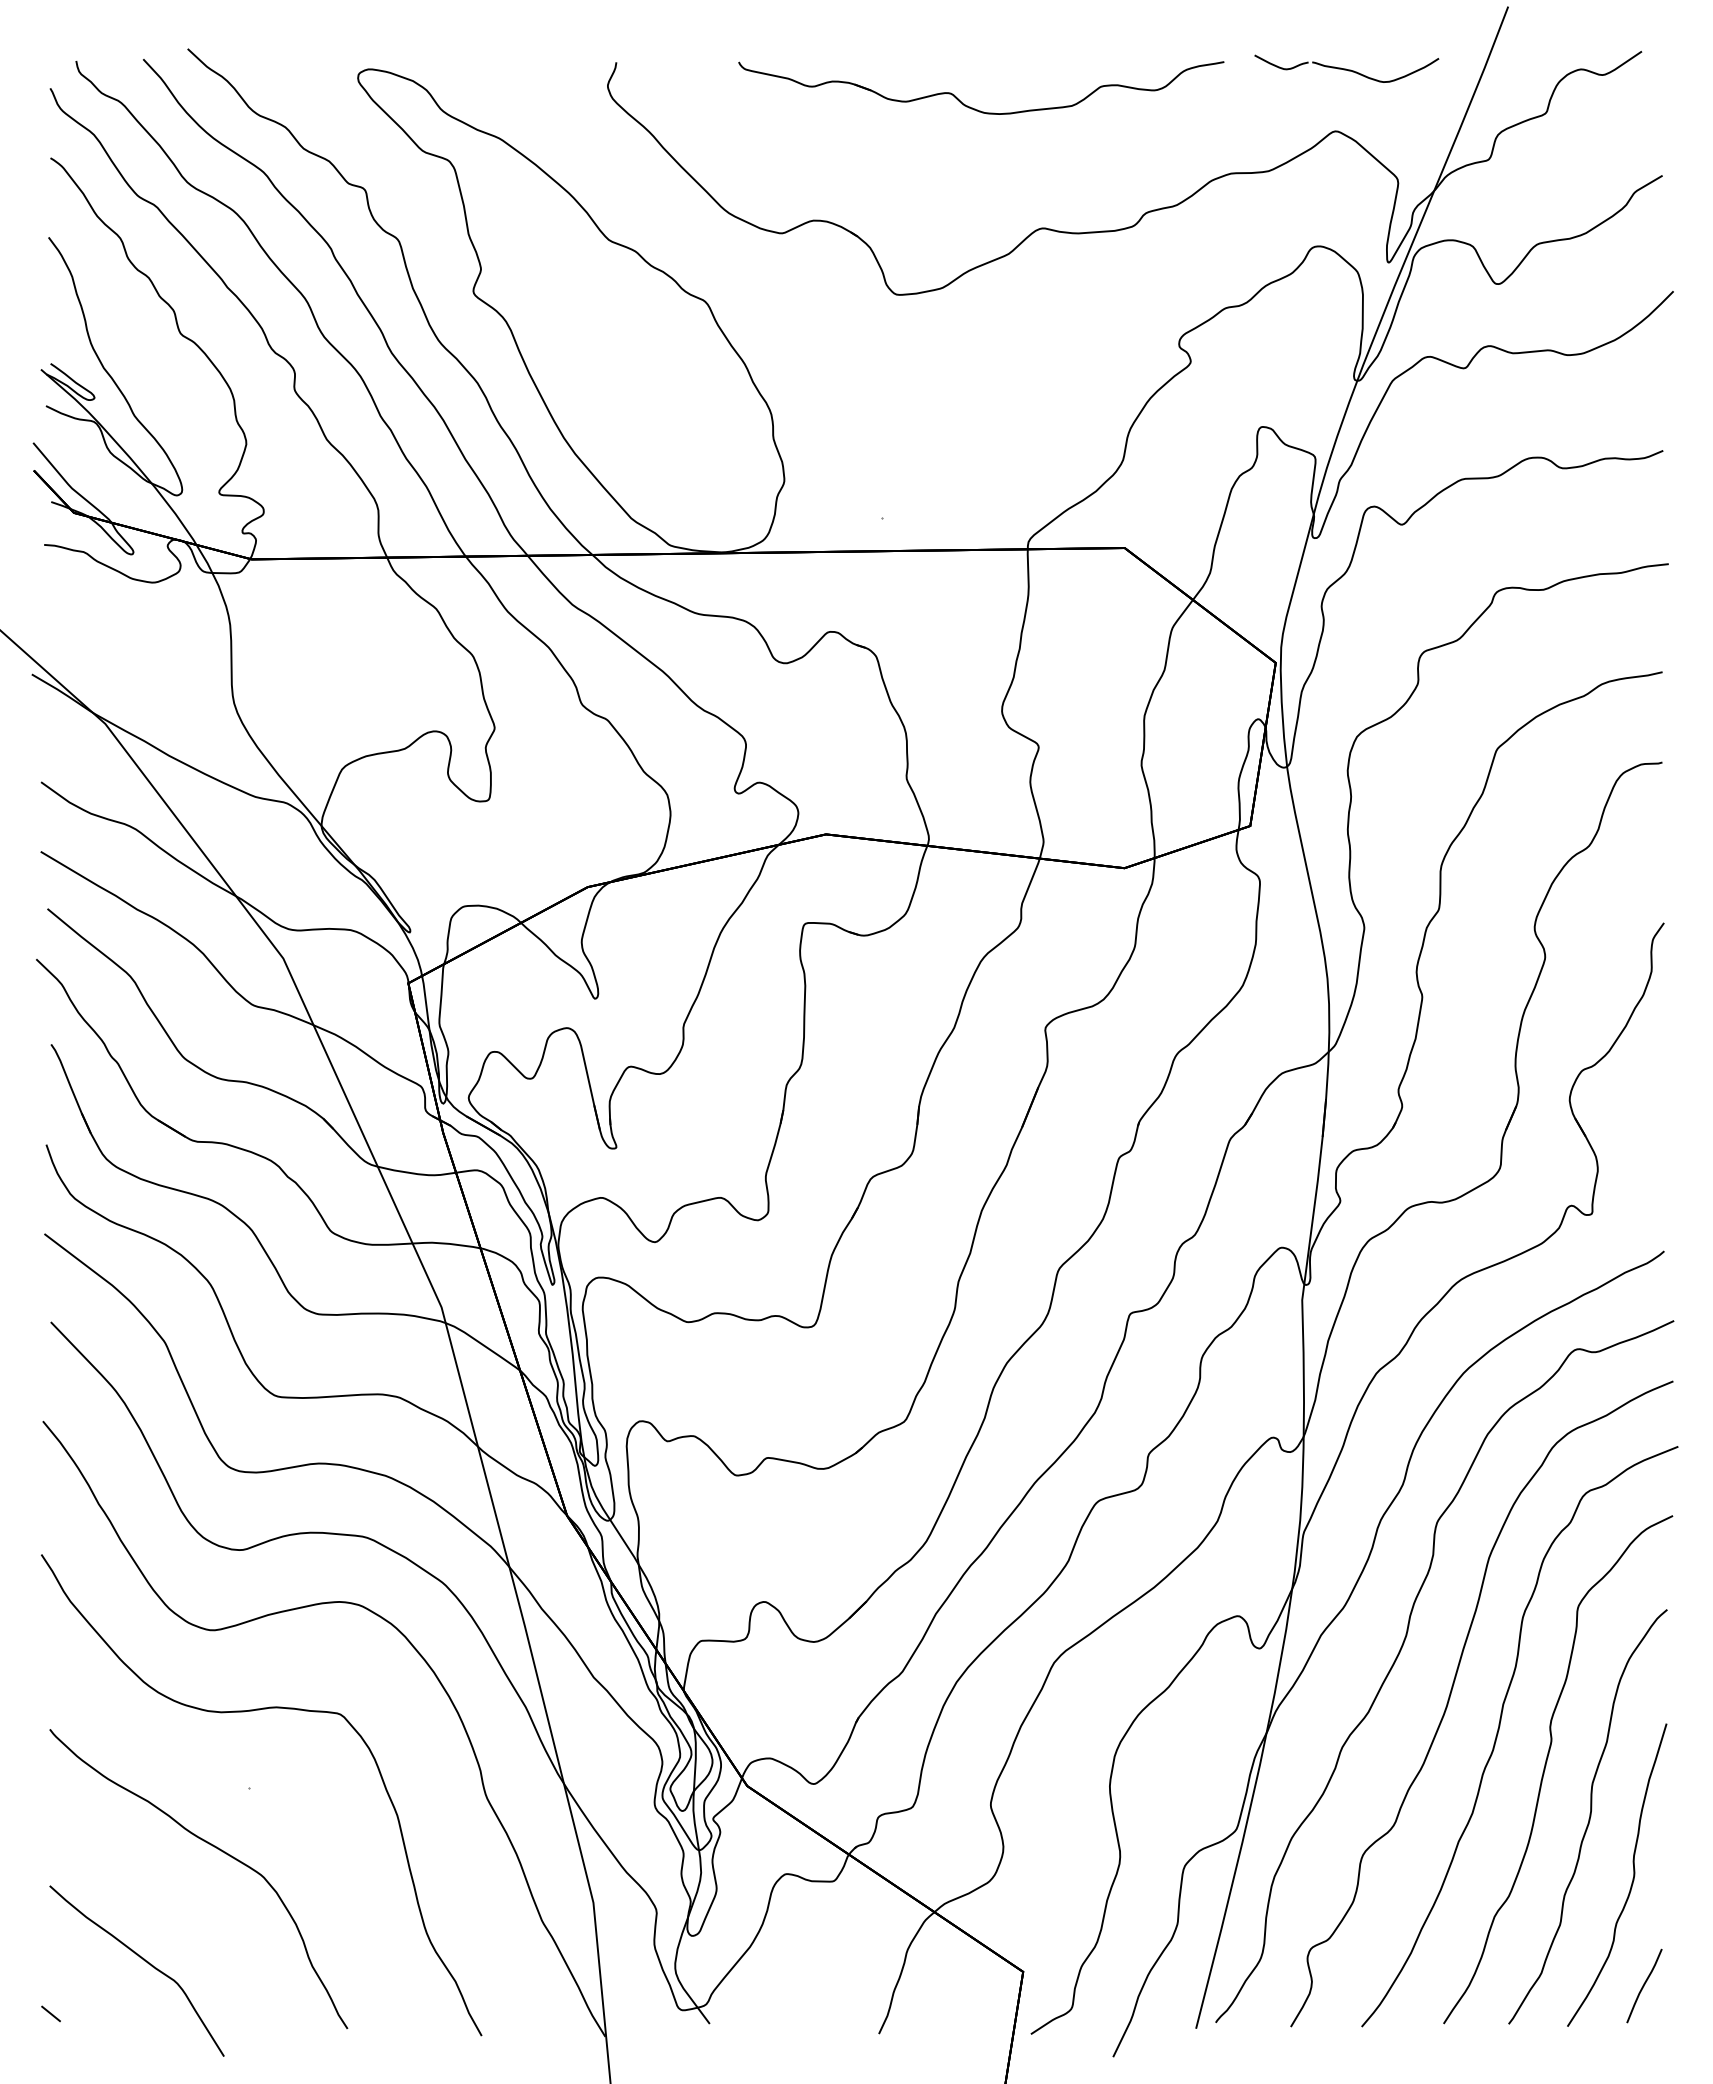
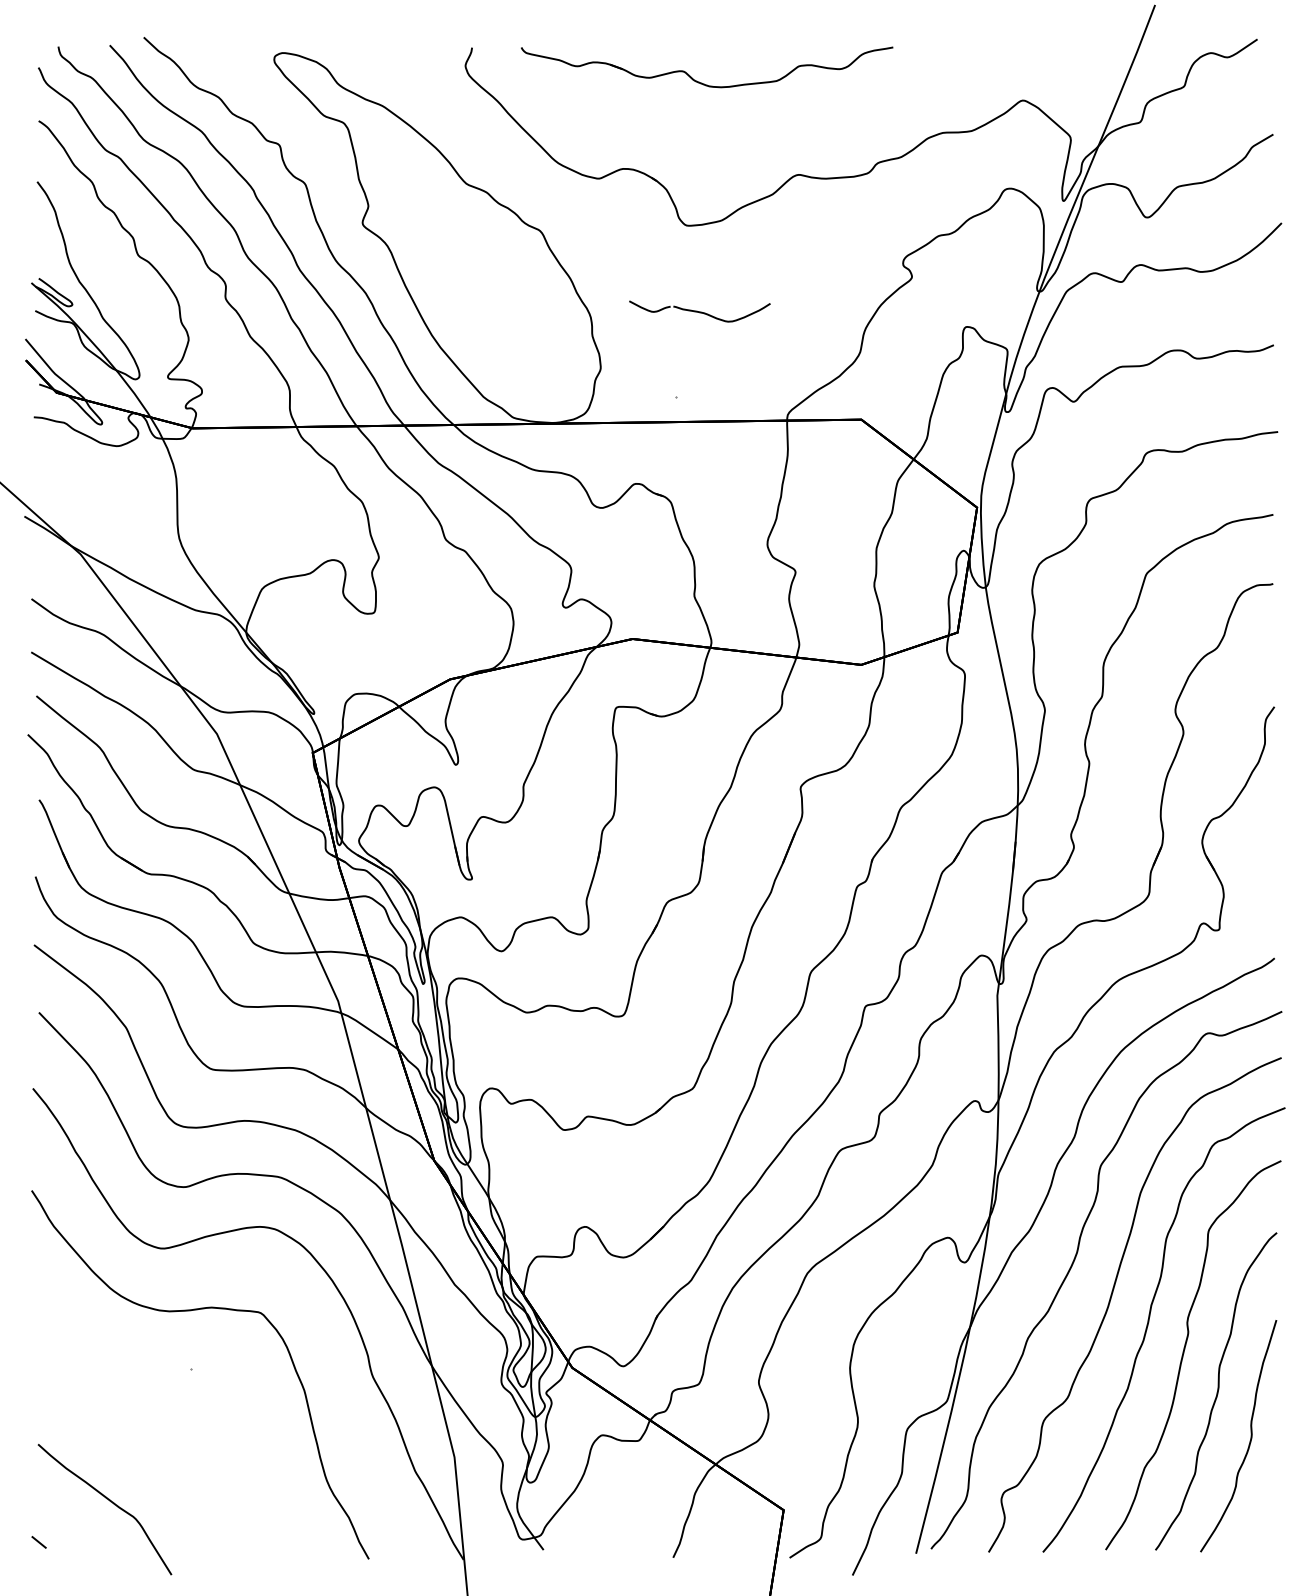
part: (1346, 68) -> (699, 311), moved
part: (975, 108) -> (702, 83), moved
curve: (217, 1849) -> (166, 1416), removed
curve: (1644, 1985) -> (1259, 1520), removed

